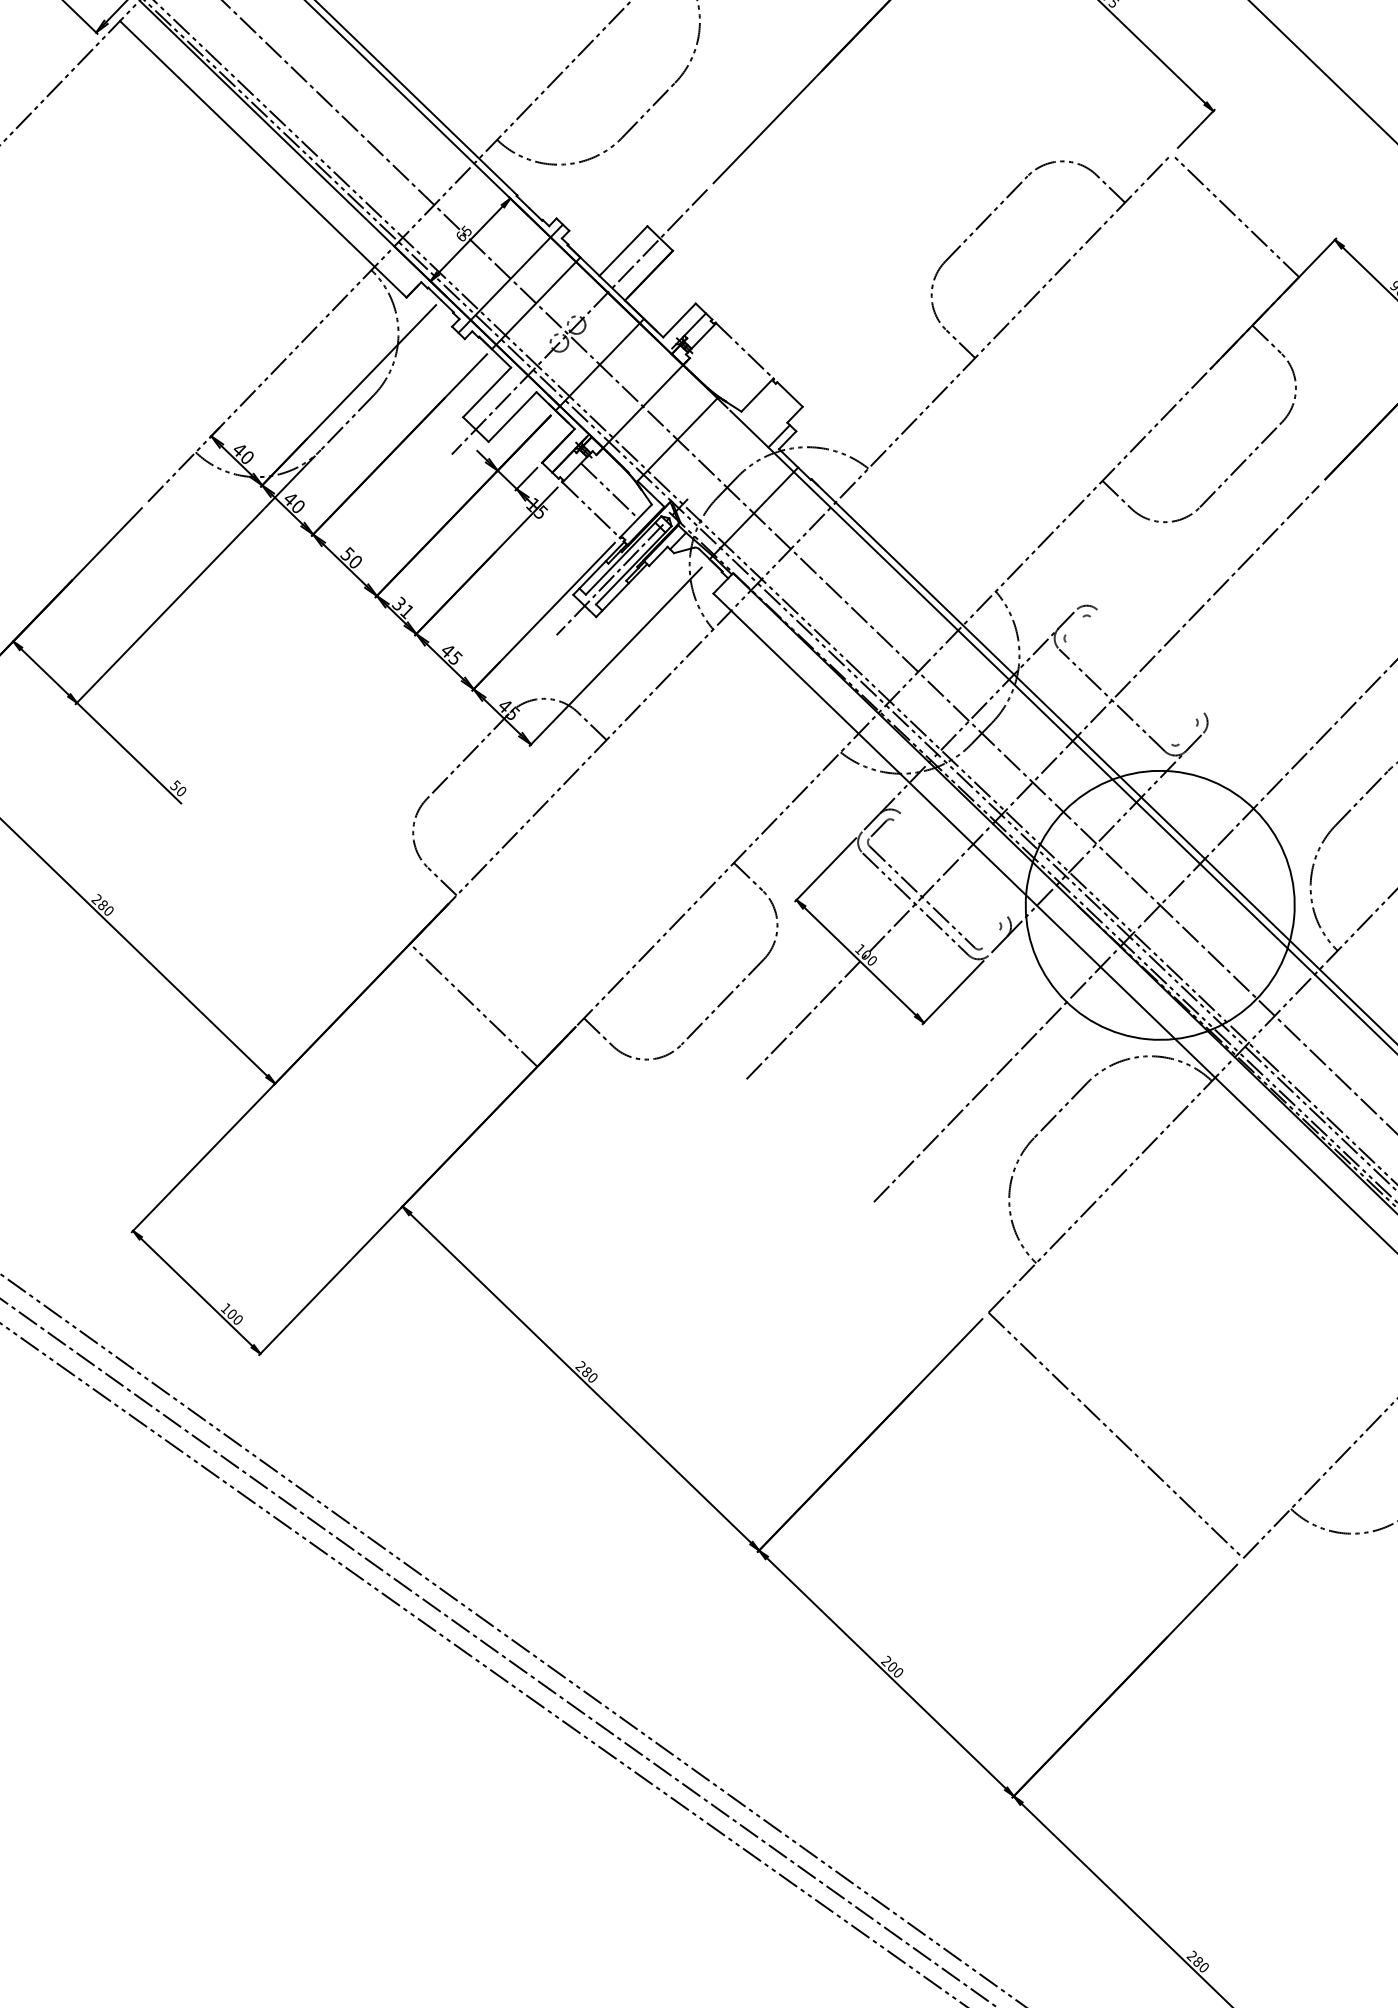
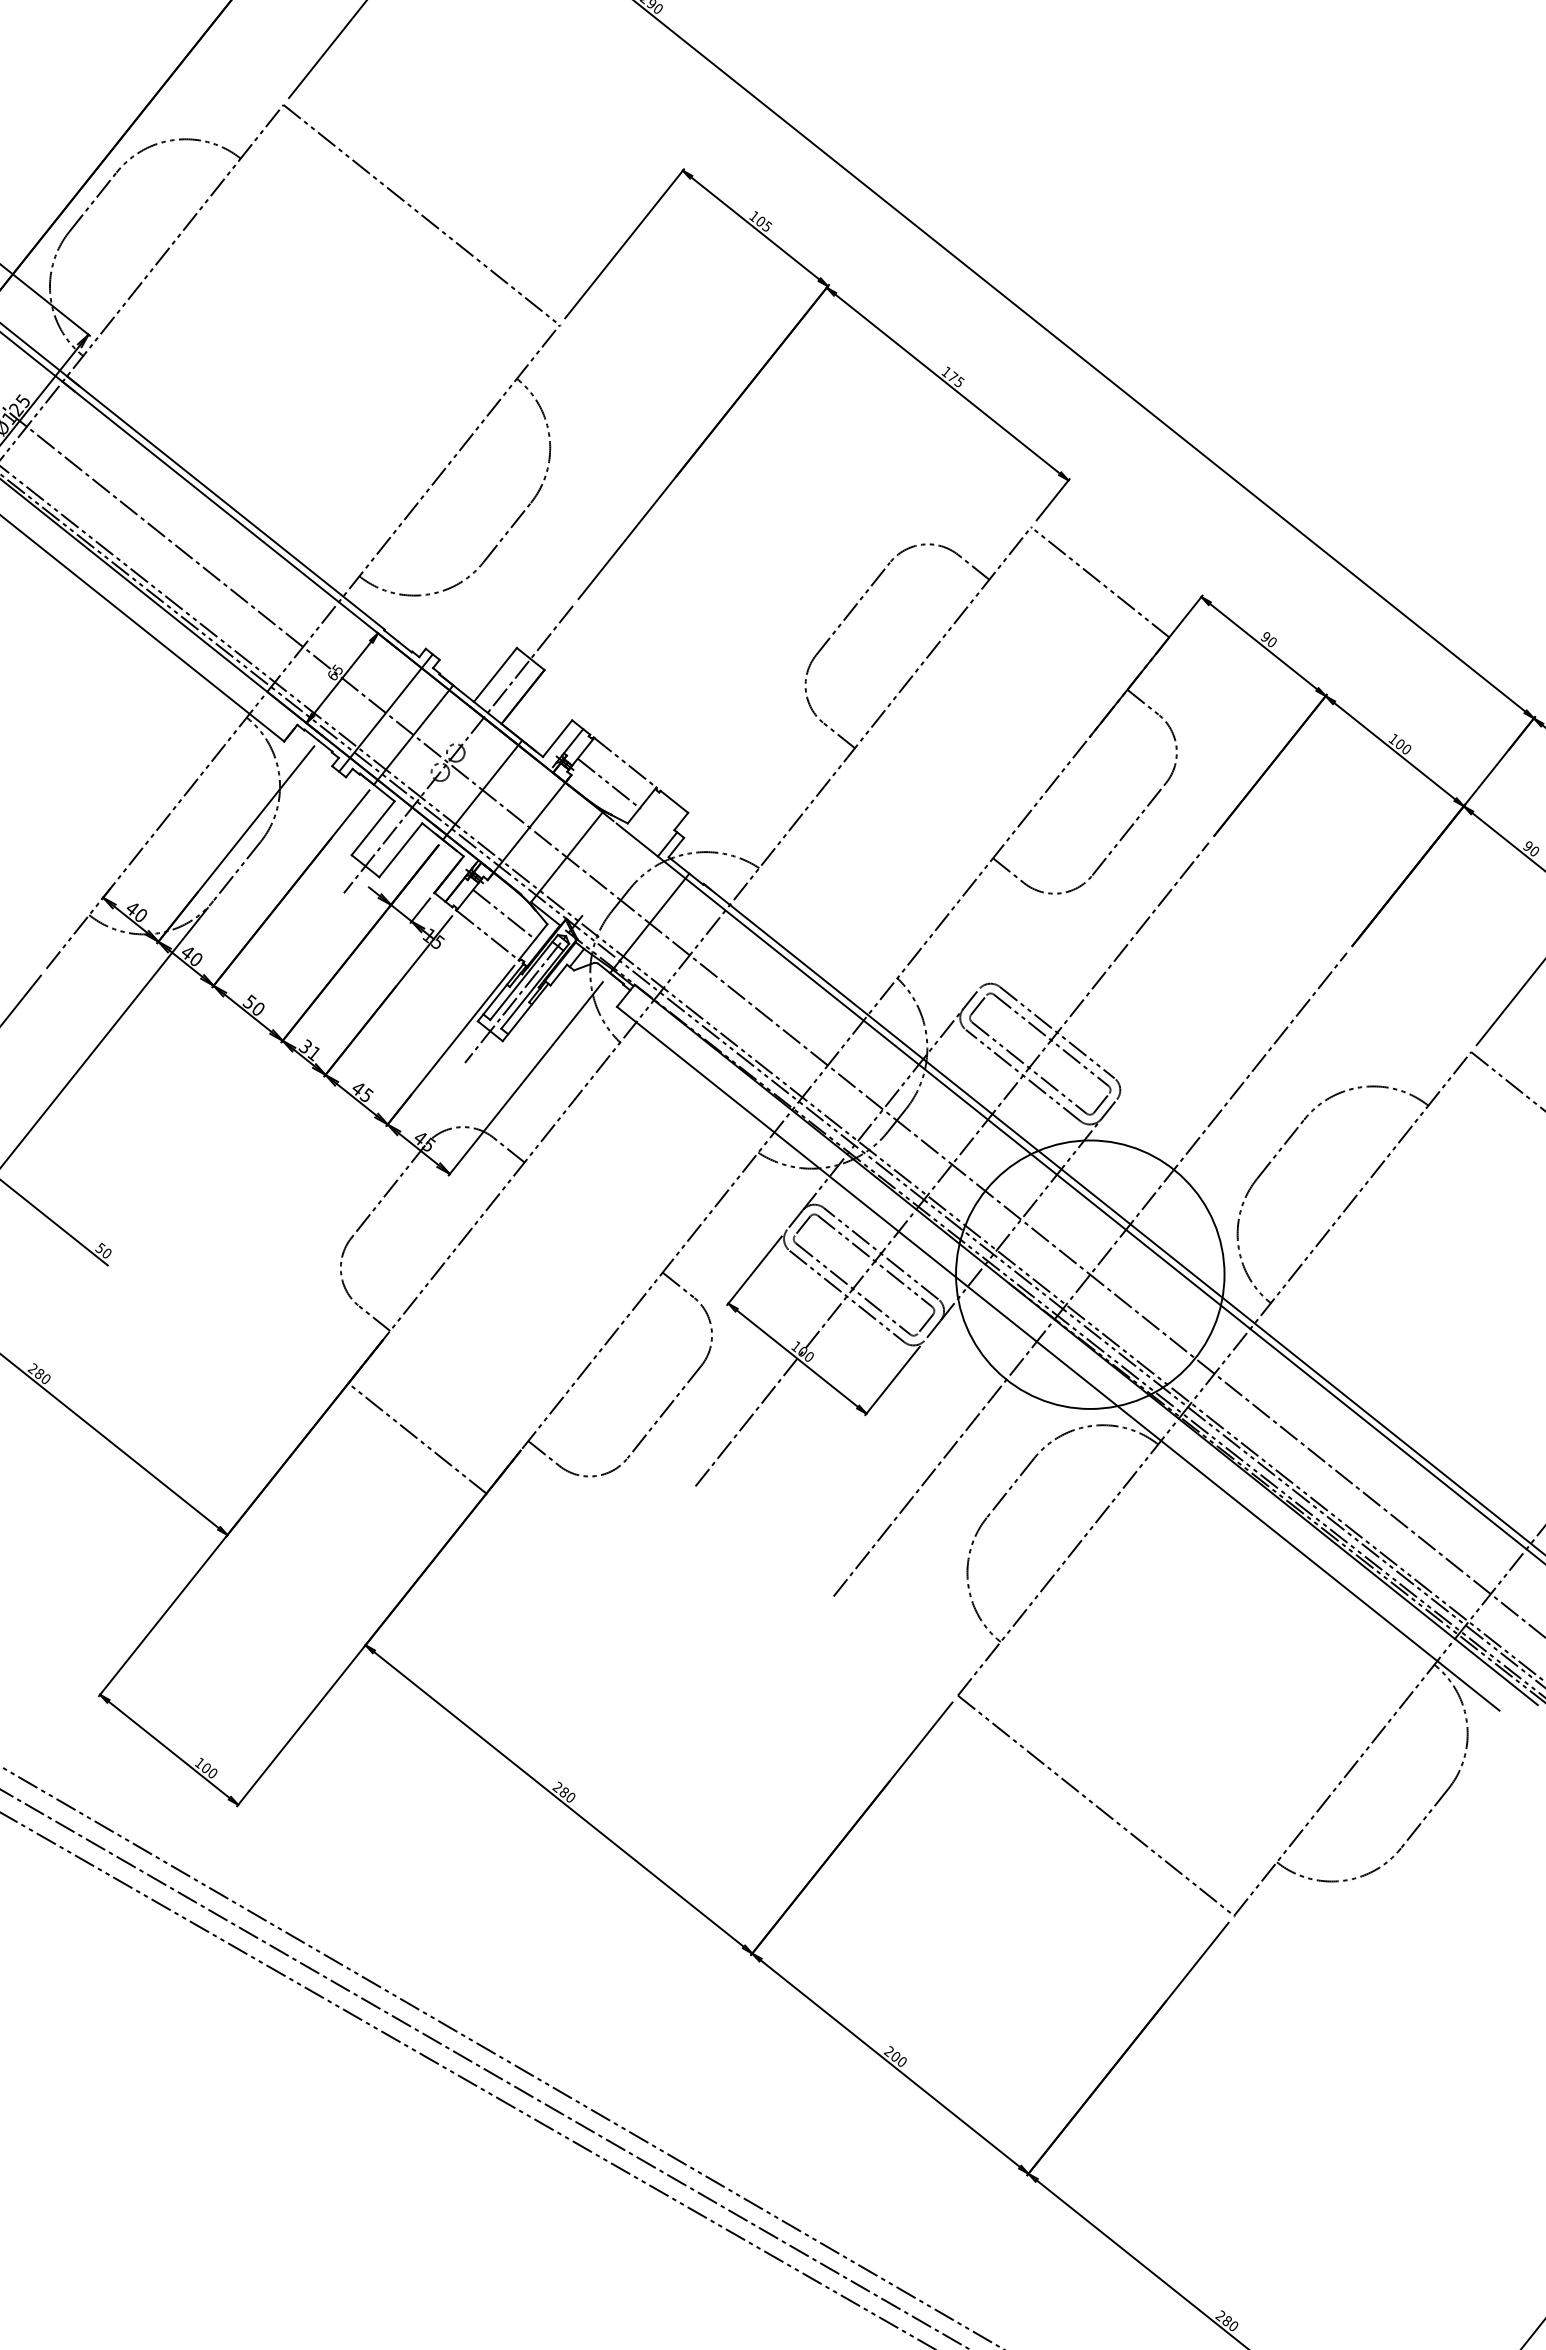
line: (726, 370) -> (608, 783), added
line: (1074, 625) -> (978, 1004), added
line: (1150, 660) -> (1057, 1032), added
line: (1142, 668) -> (1050, 1040), added
line: (1118, 692) -> (1028, 1067), added
line: (1187, 734) -> (1101, 1102), added
line: (953, 864) -> (880, 1253), added
line: (946, 870) -> (874, 1260), added
line: (991, 938) -> (925, 1323), added

